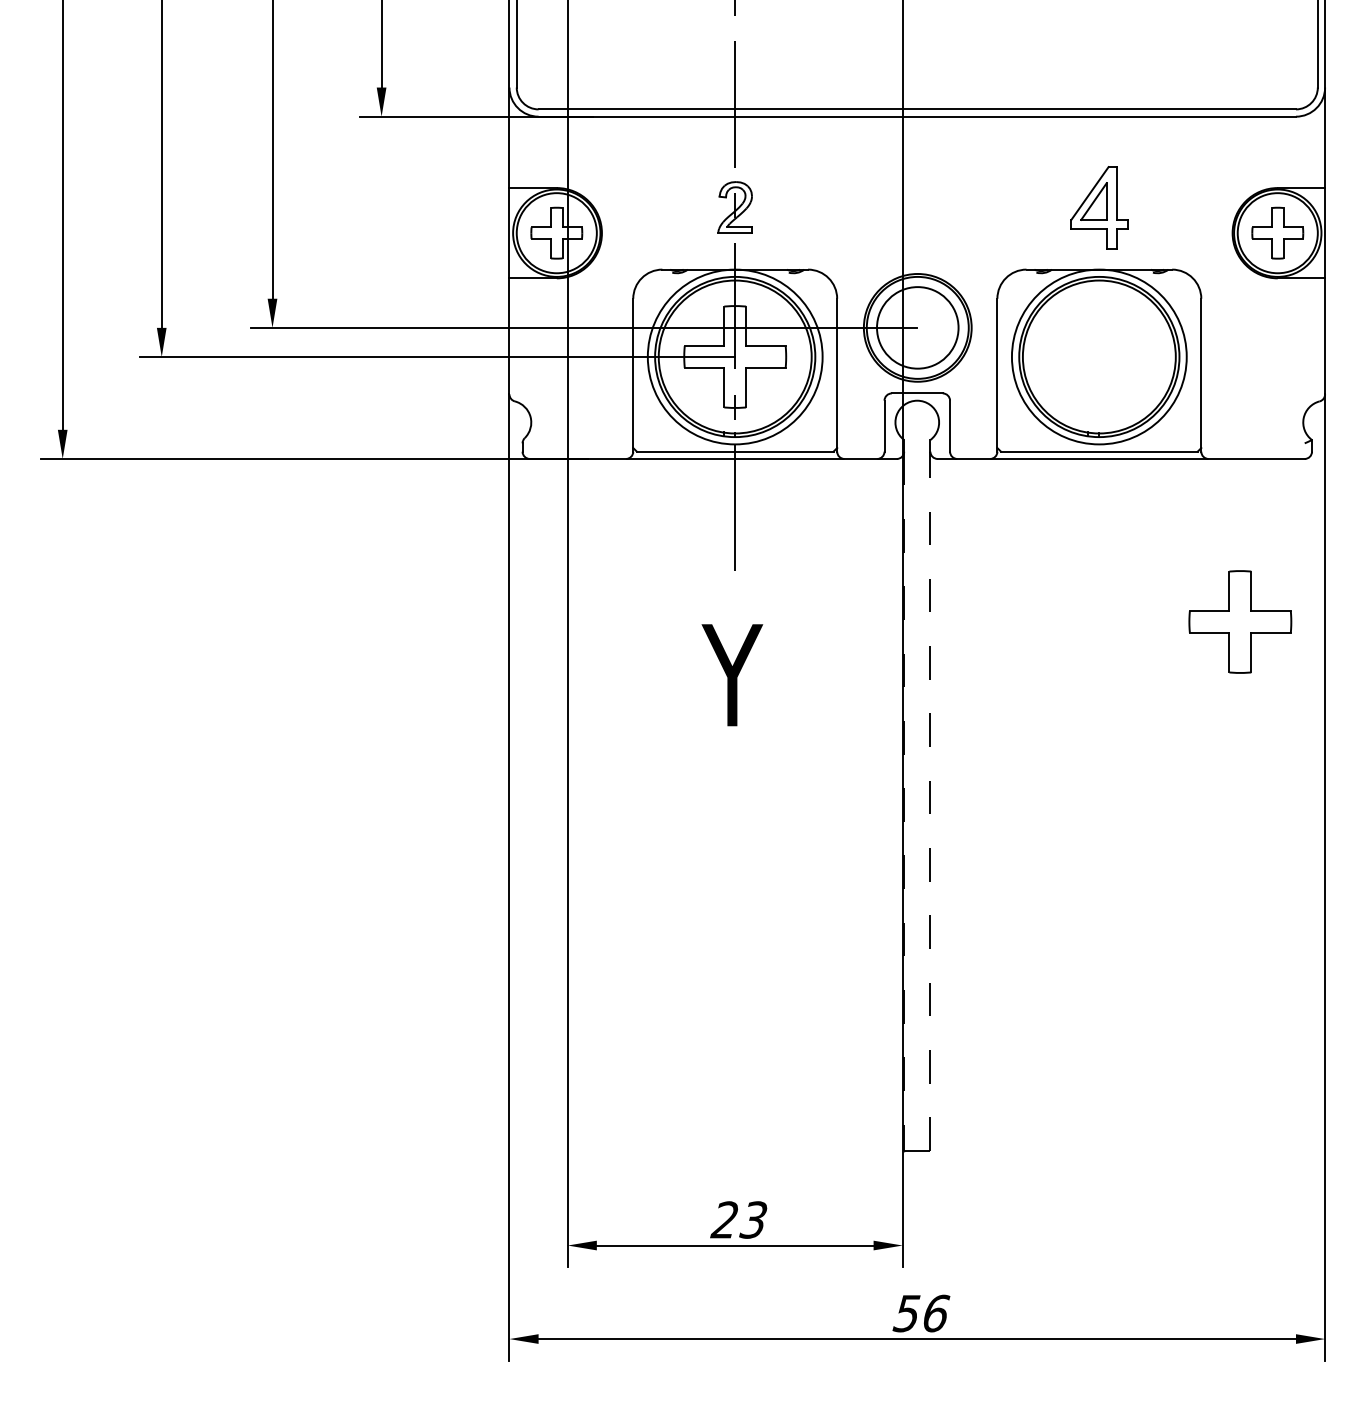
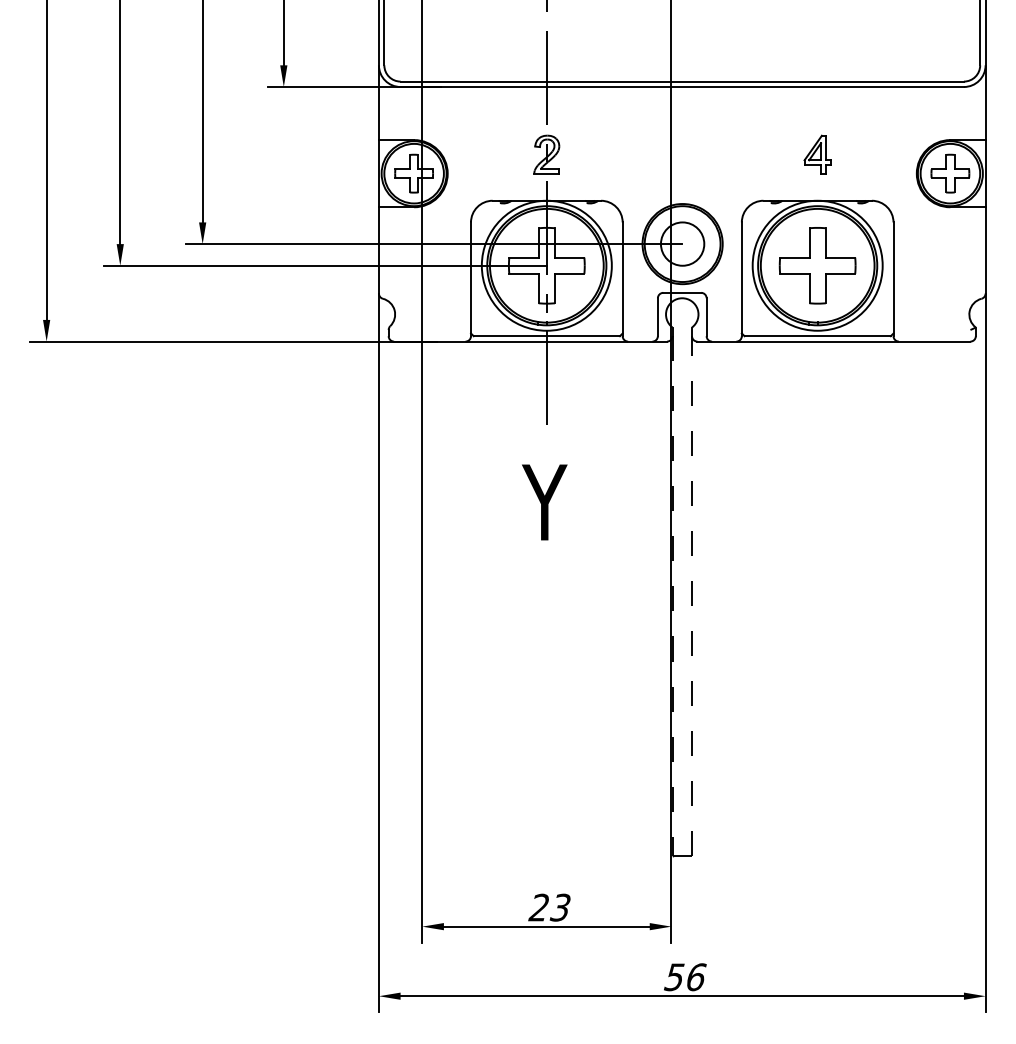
part: (1098, 207) -> (817, 154), size x0.62
circle: (917, 327) -> (682, 243), size x0.71
part: (1240, 621) -> (817, 265), moved

